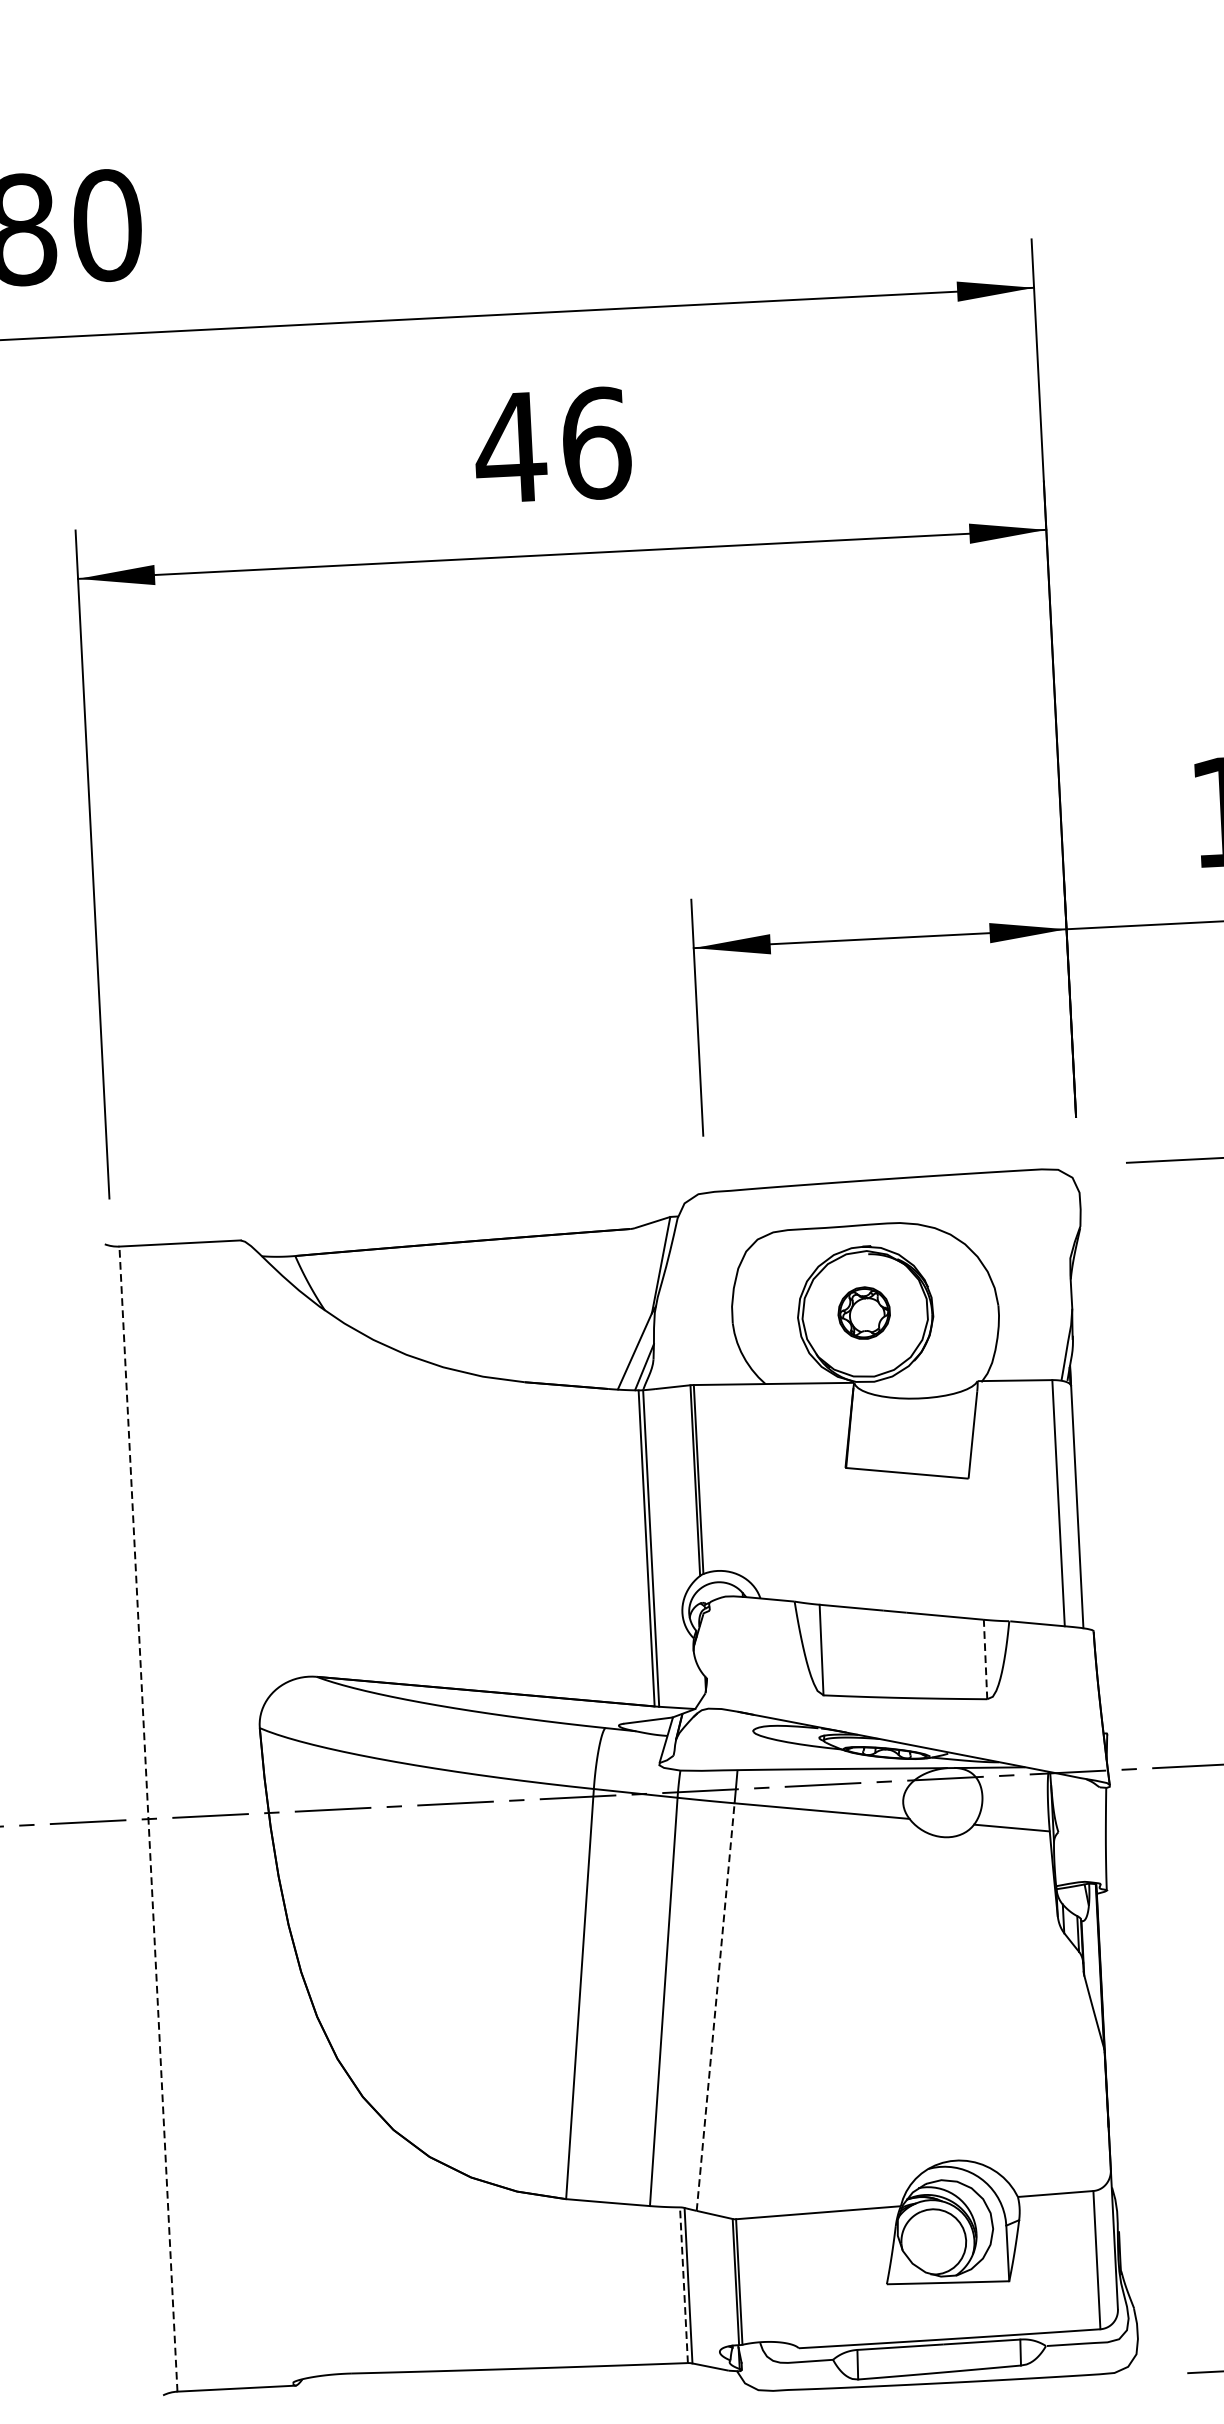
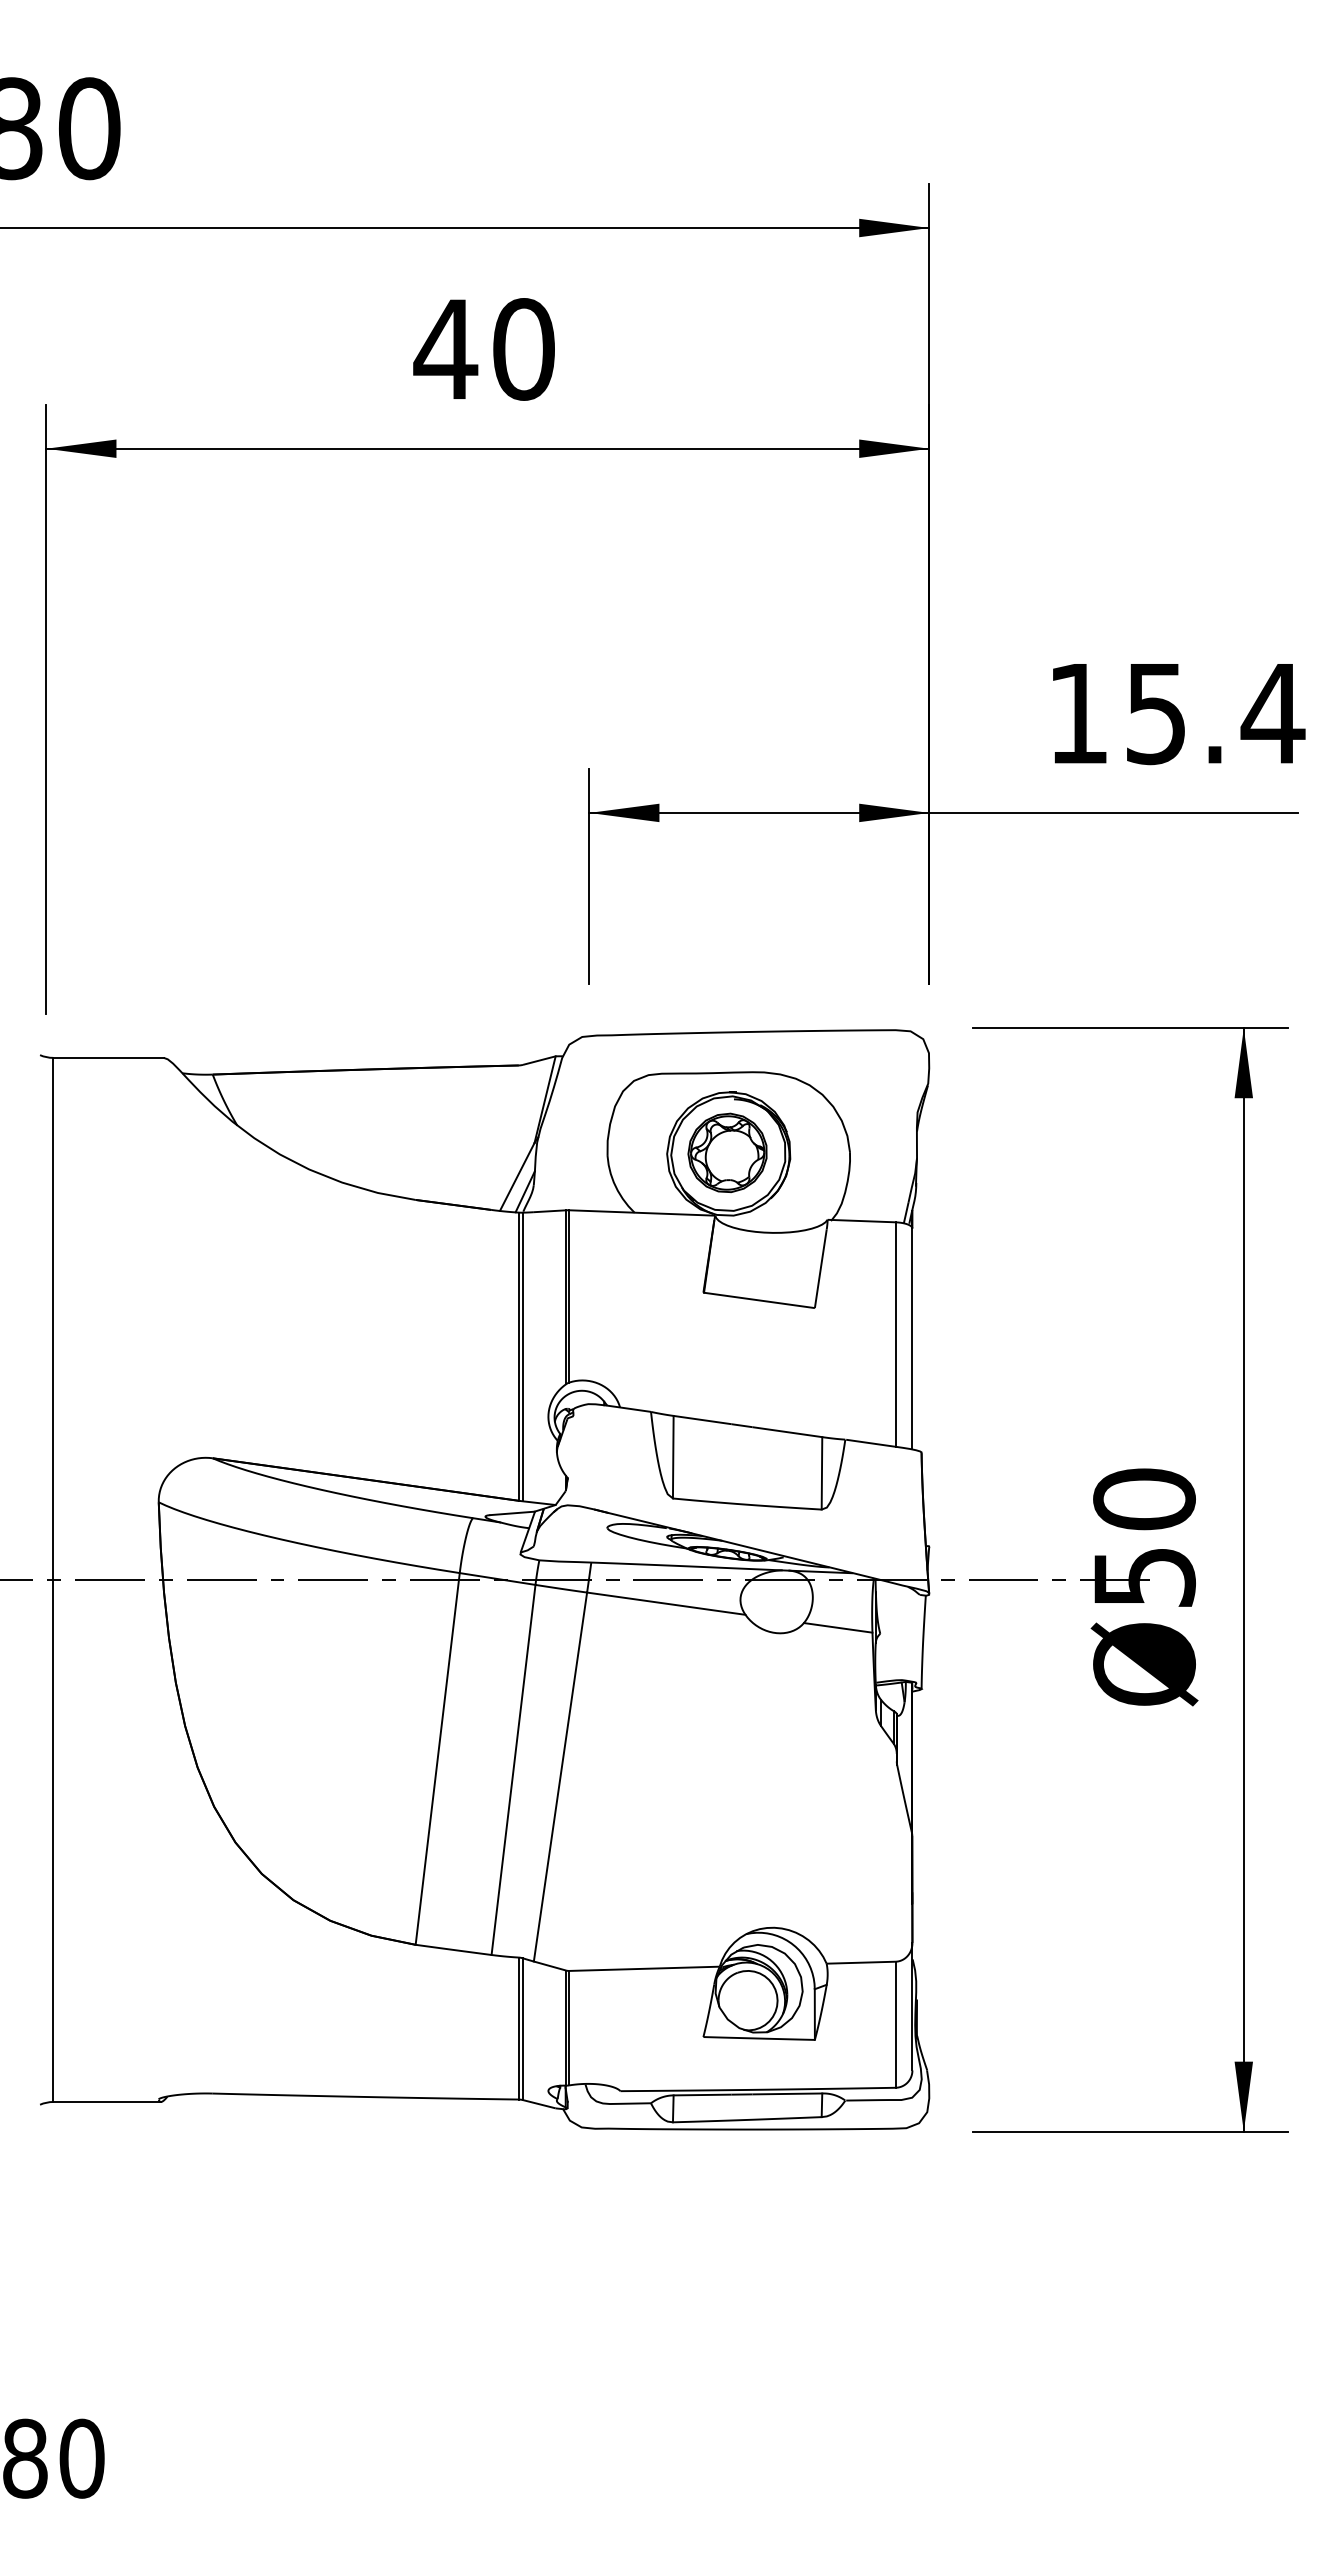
text: (596, 443) -> (524, 349), 46 -> 40
part: (864, 1312) -> (727, 1152), size x1.67
line: (984, 1658) -> (821, 1472), dashed -> solid
line: (148, 1818) -> (53, 1579), dashed -> solid
line: (715, 2006) -> (560, 1776), dashed -> solid
line: (683, 2285) -> (518, 2028), dashed -> solid

